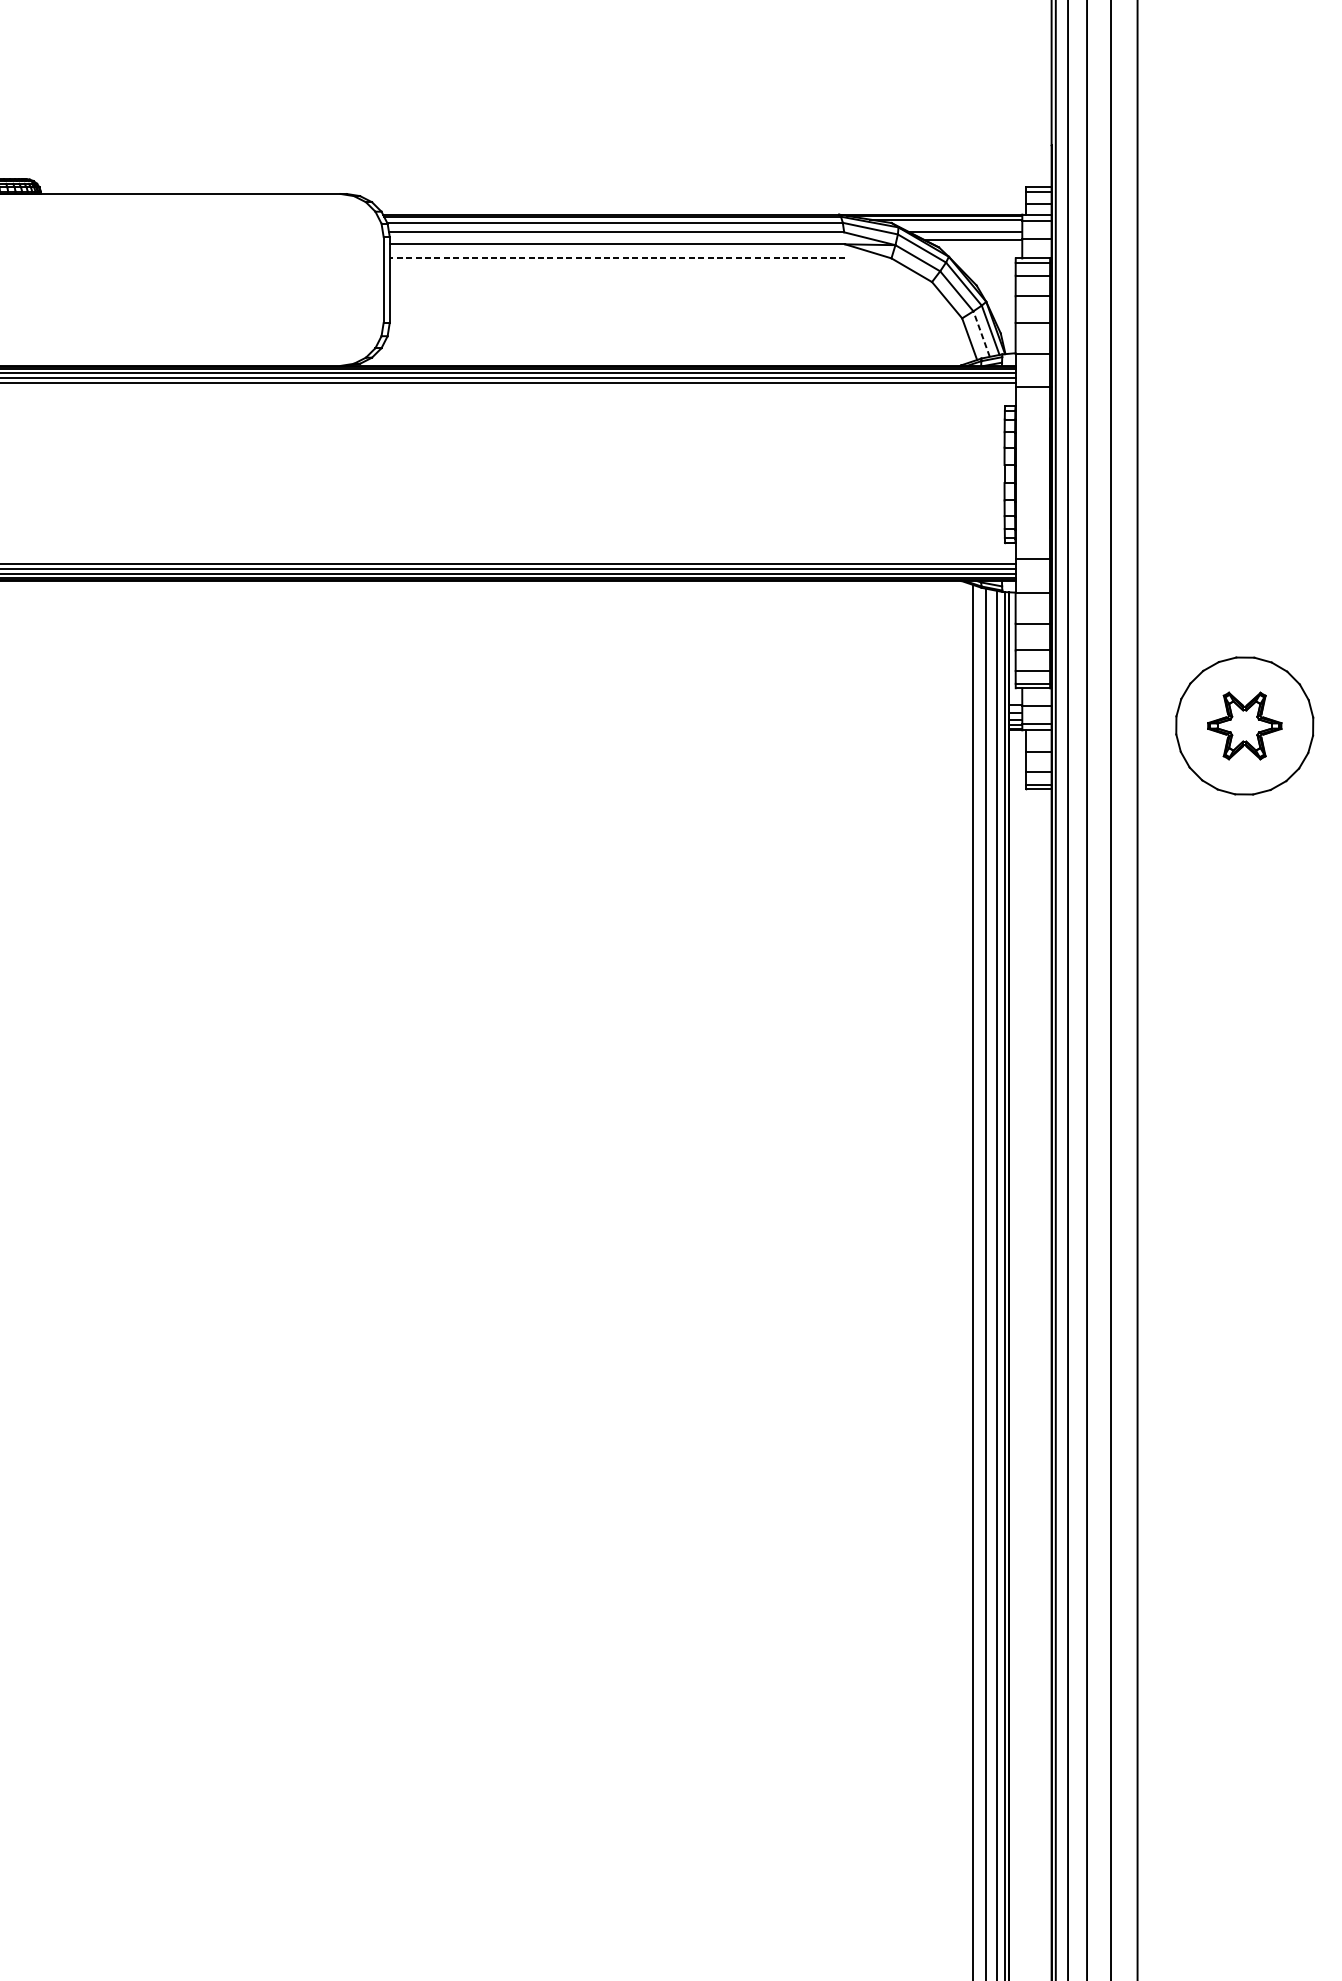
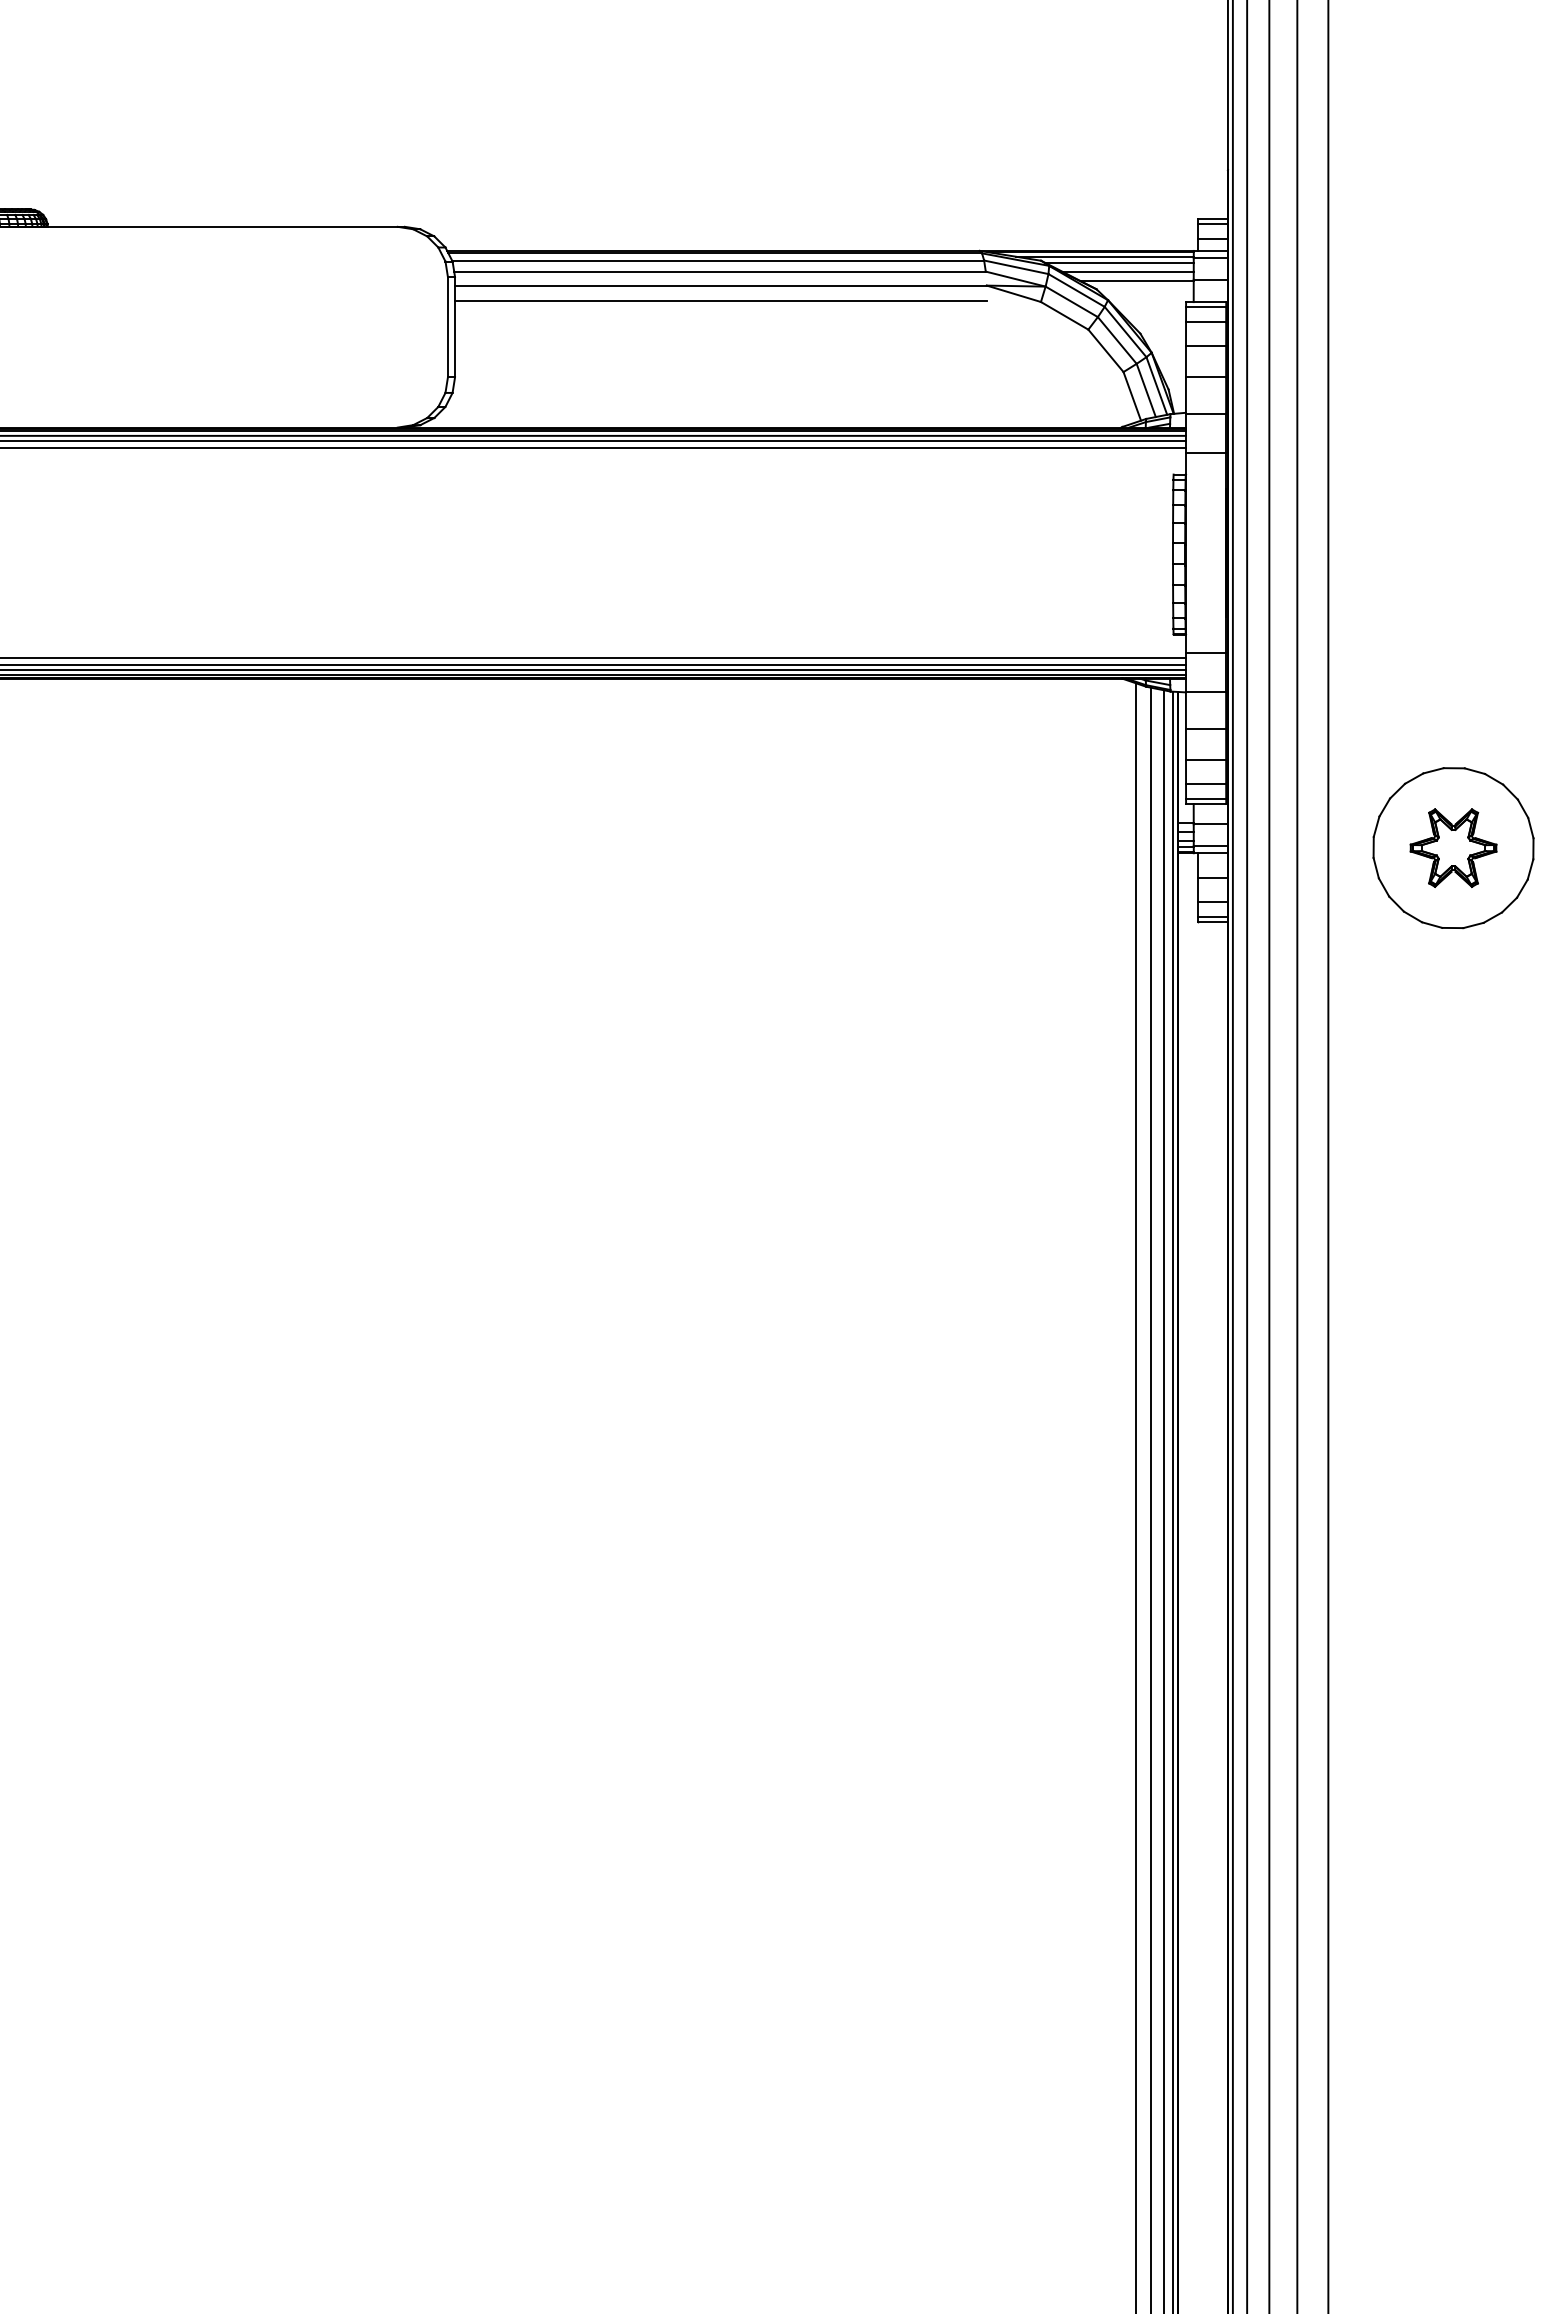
line: (958, 225) -> (1119, 263), added
line: (617, 257) -> (720, 301), dashed -> solid
line: (981, 333) -> (1146, 389), dashed -> solid

